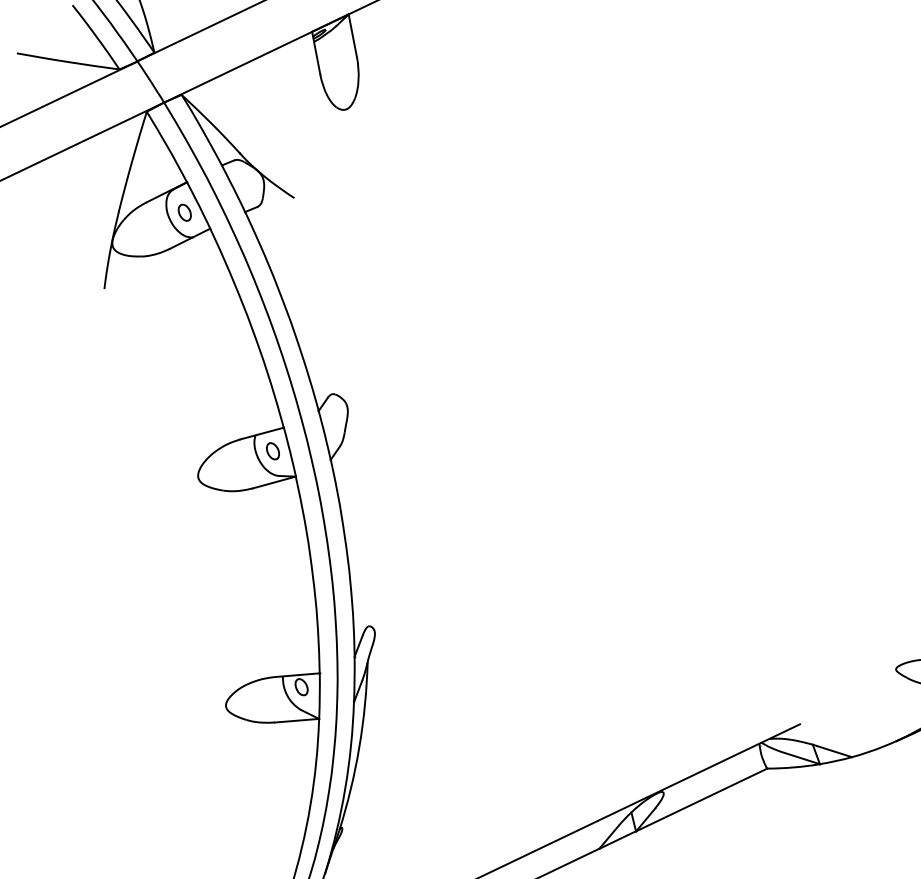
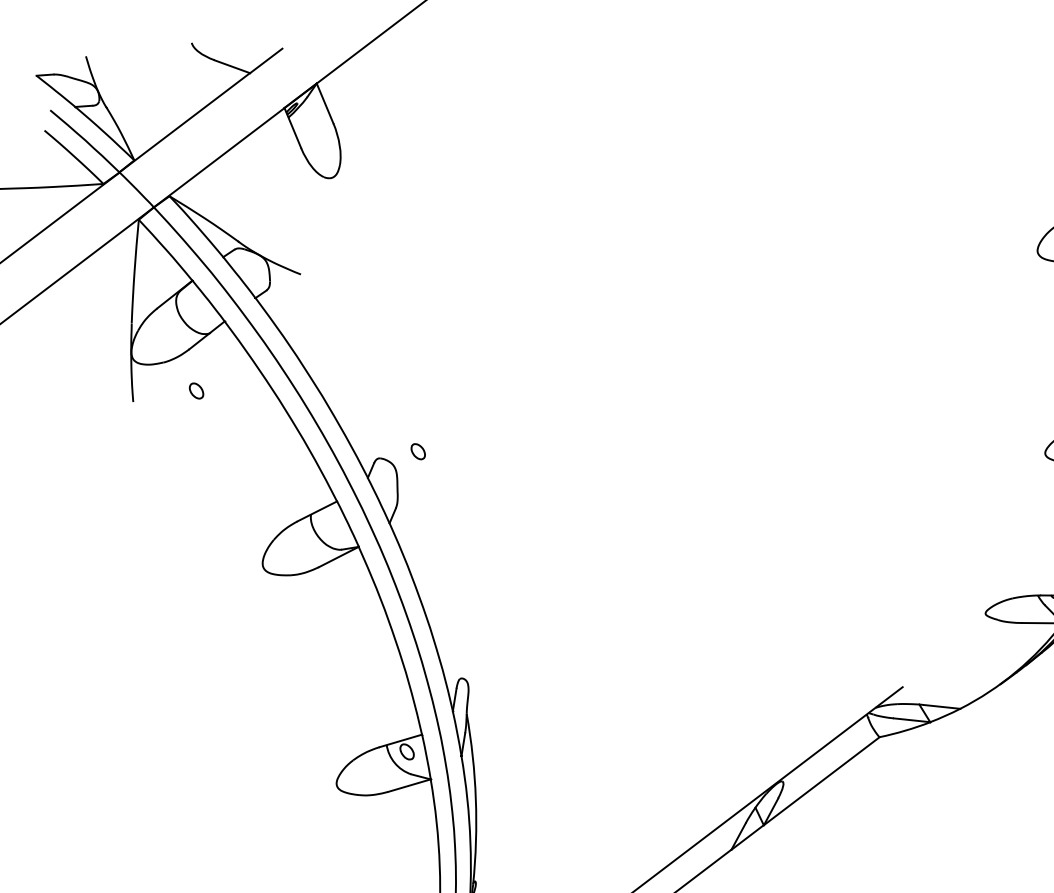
part: (184, 212) -> (196, 390), moved
part: (272, 450) -> (417, 451), moved

